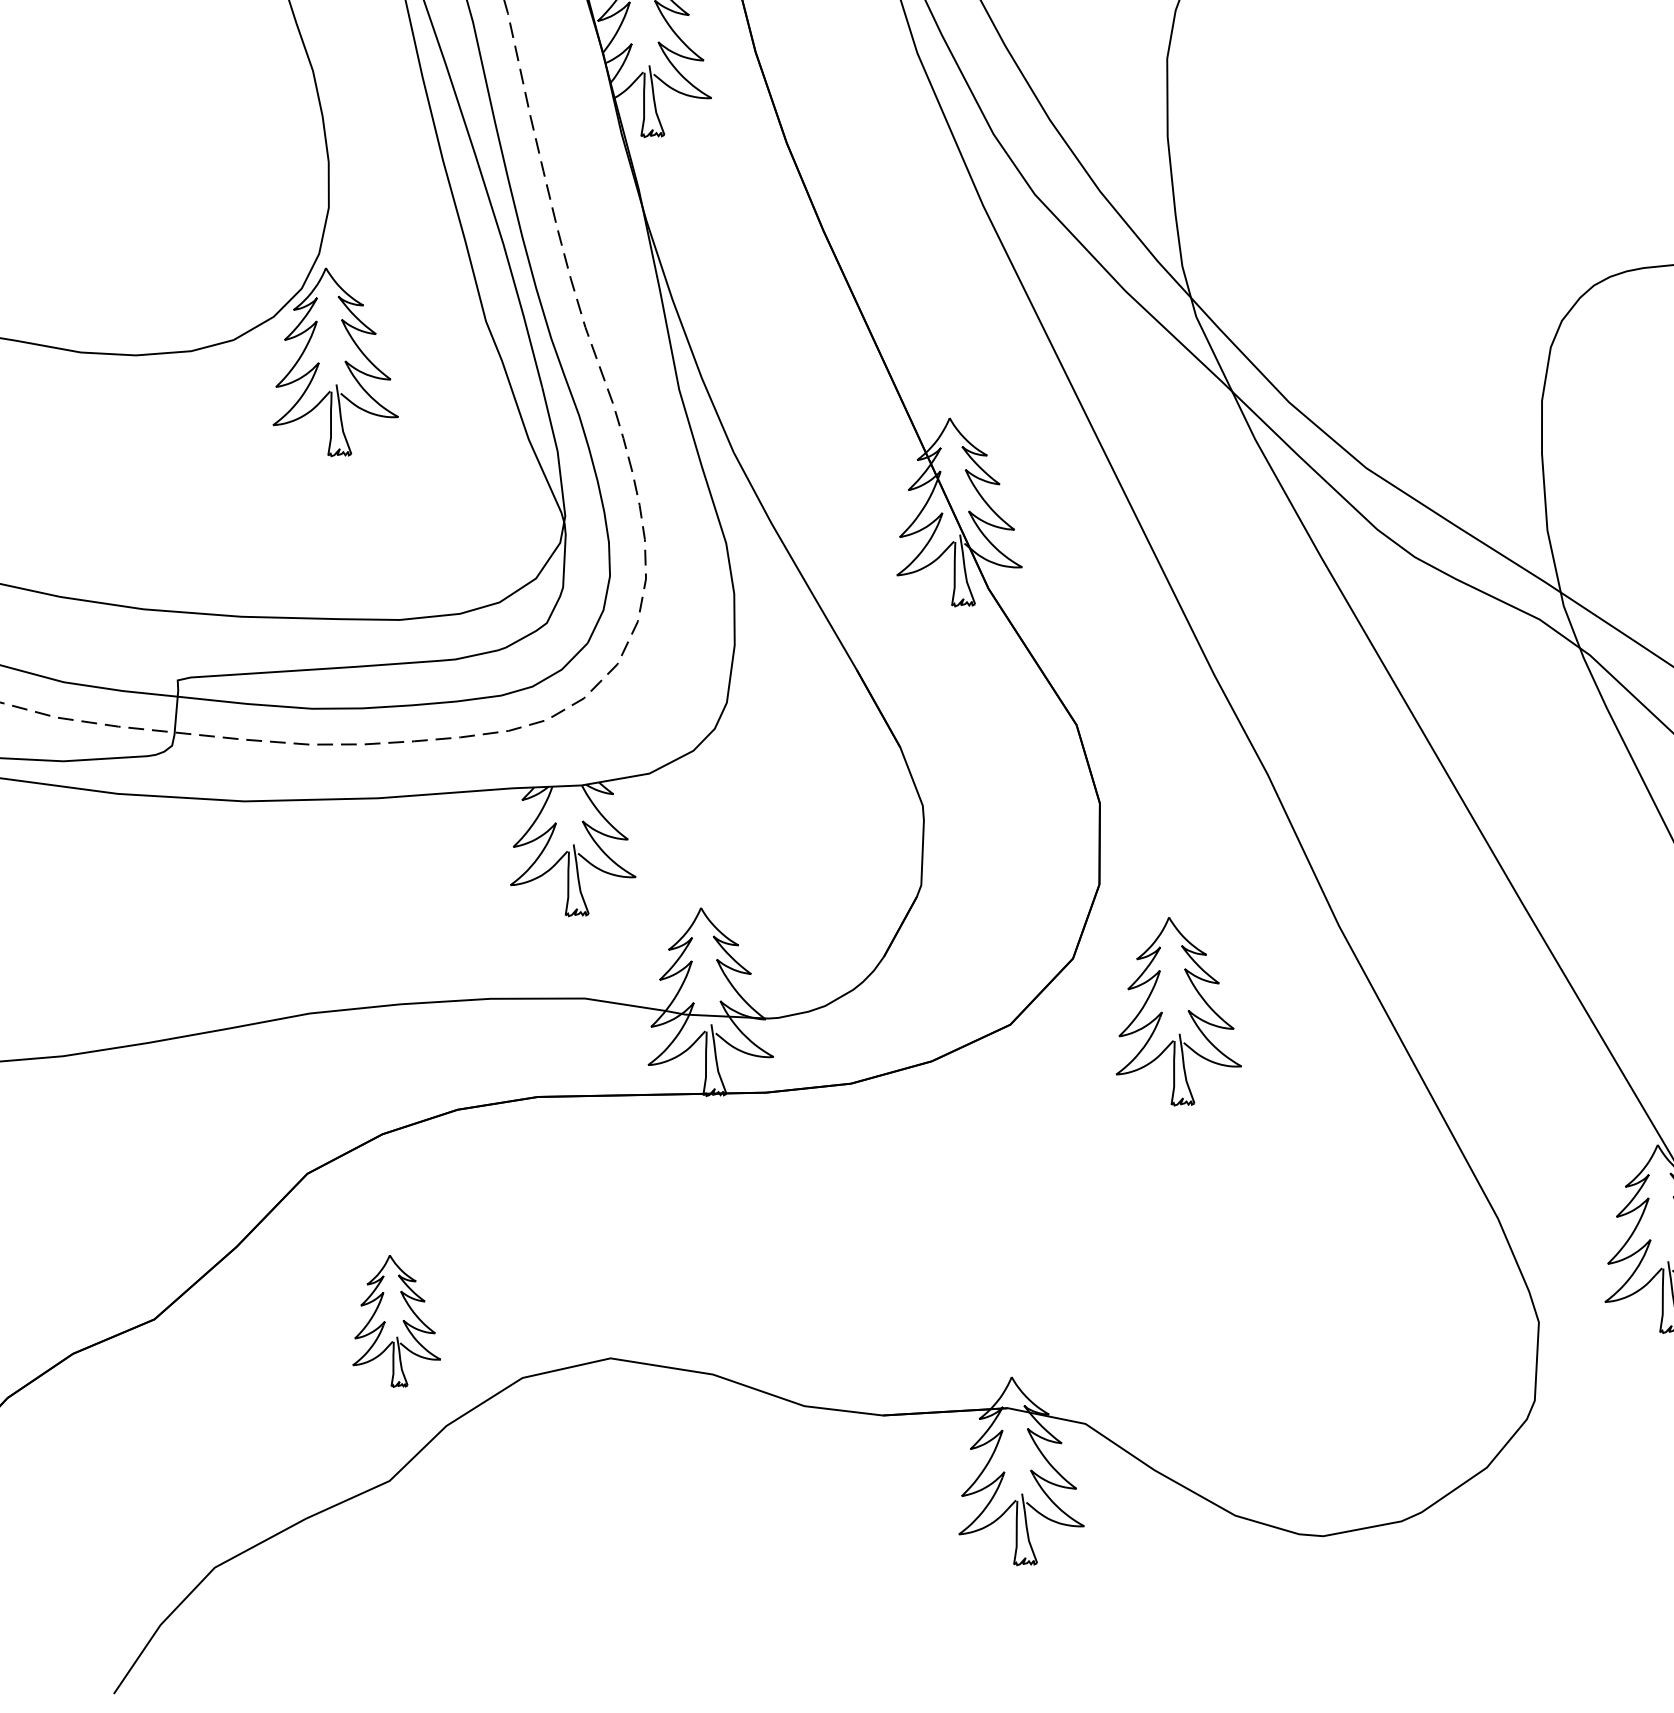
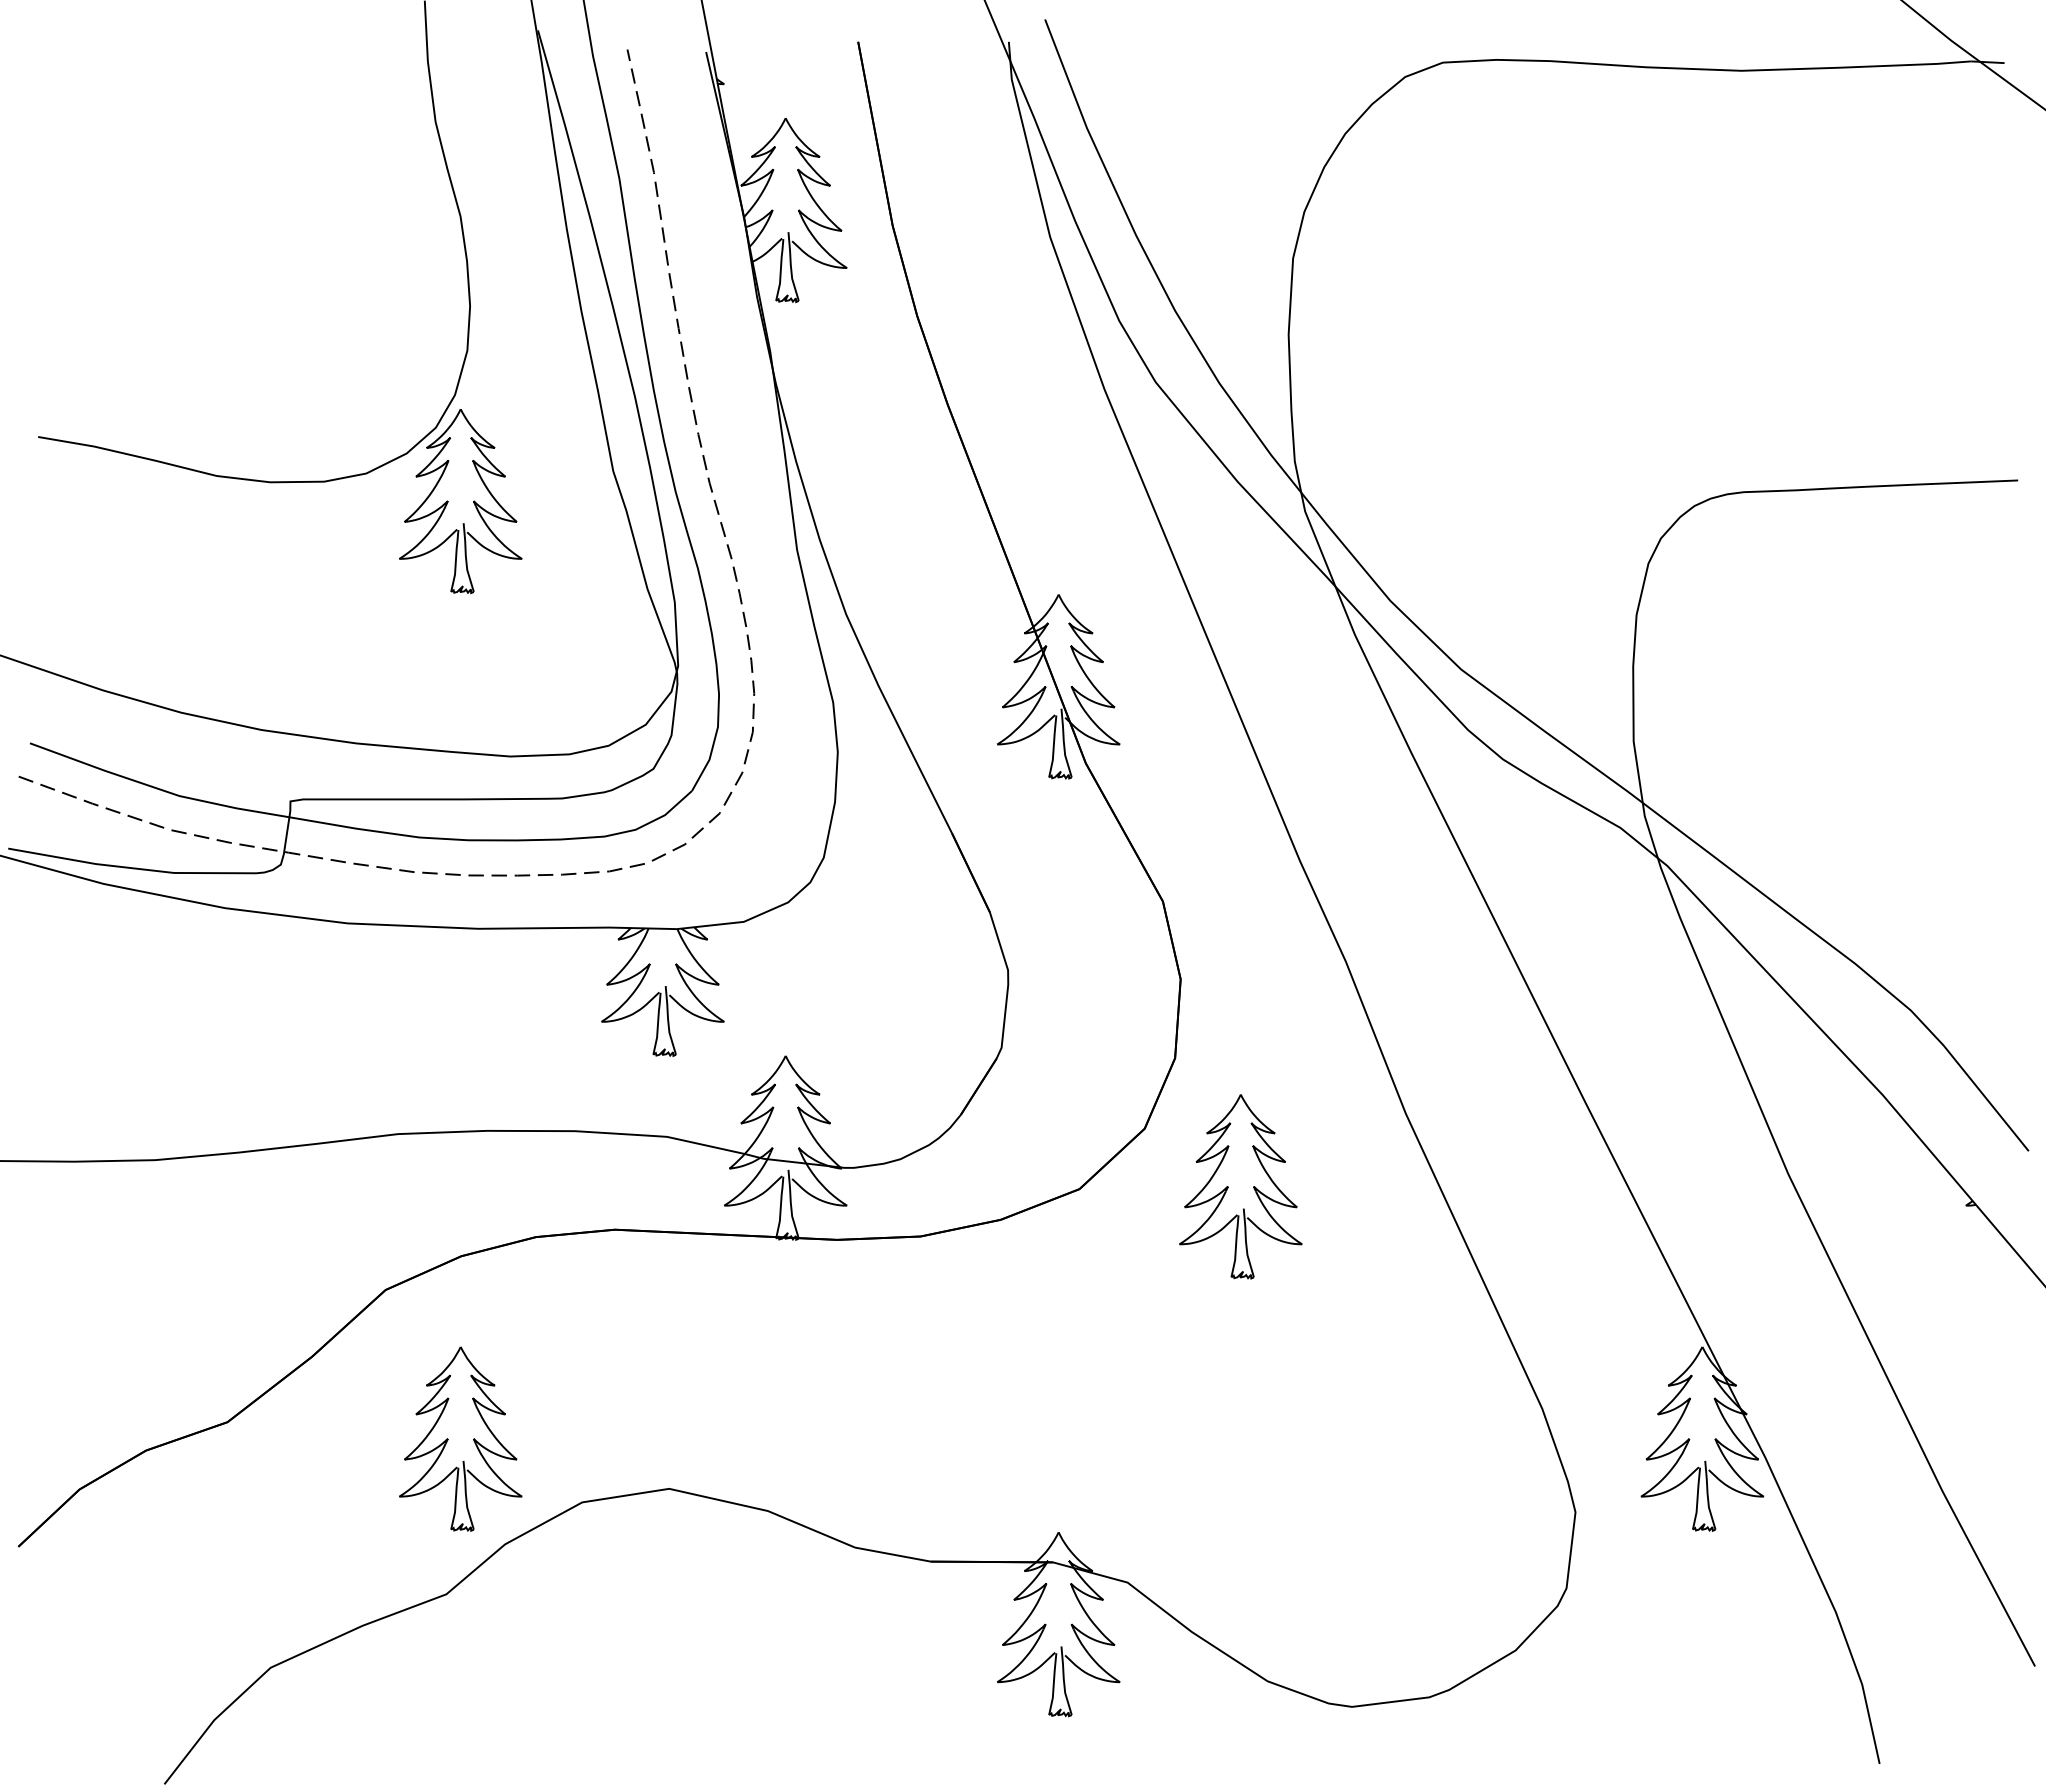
part: (393, 1320) -> (460, 1438), size x1.43

